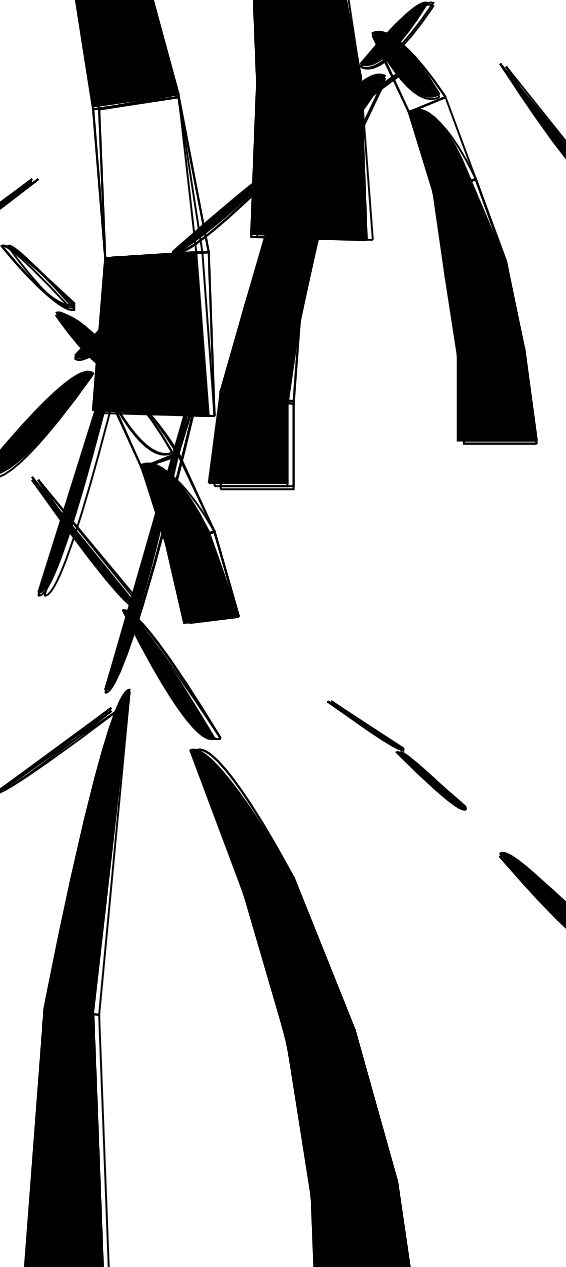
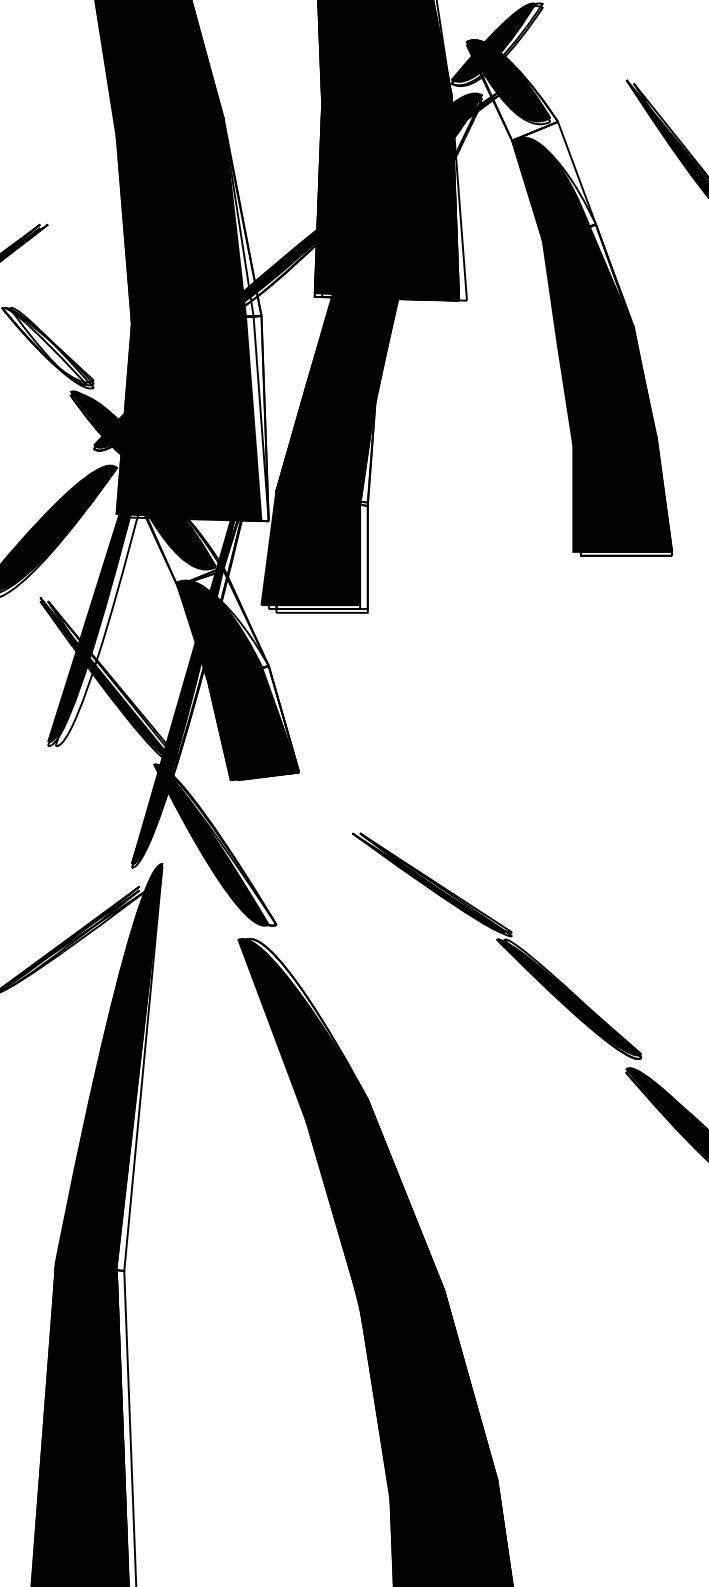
fill: (144, 175) -> (180, 220), added
fill: (138, 418) -> (173, 524), added
part: (396, 754) -> (496, 945), size x1.67

